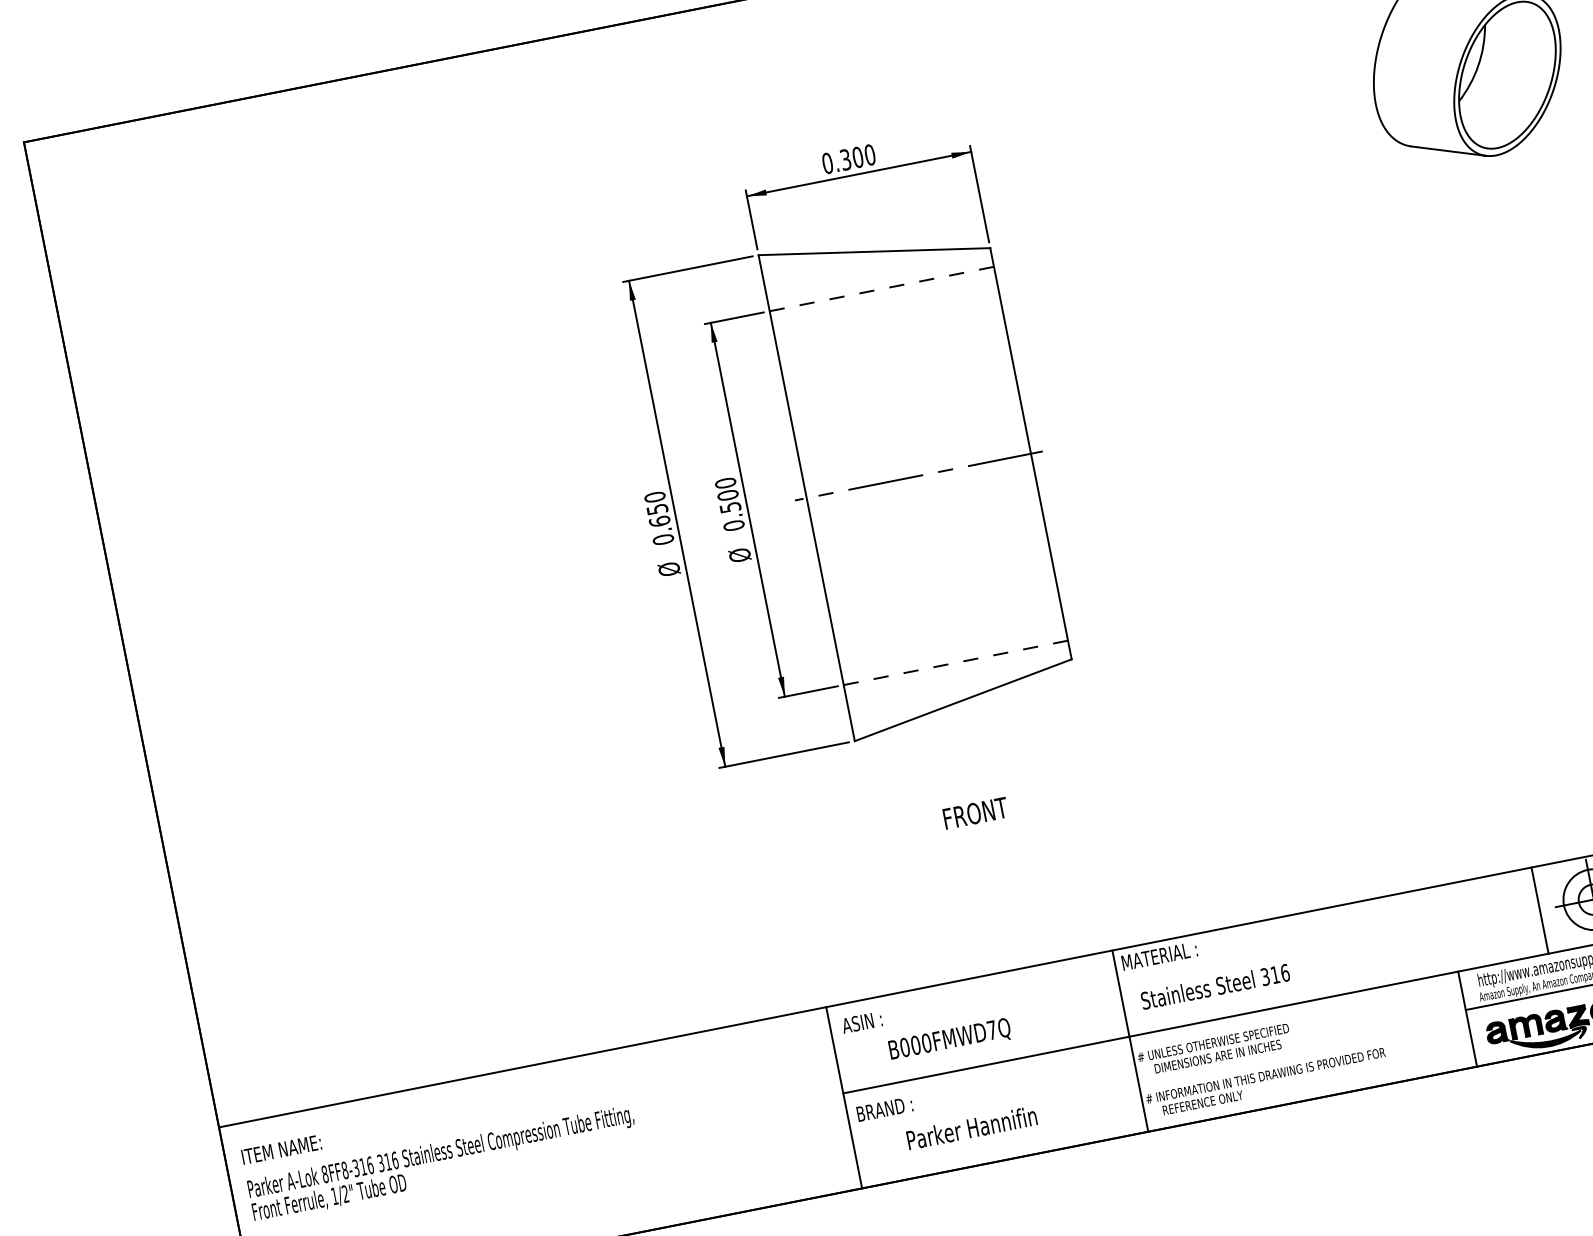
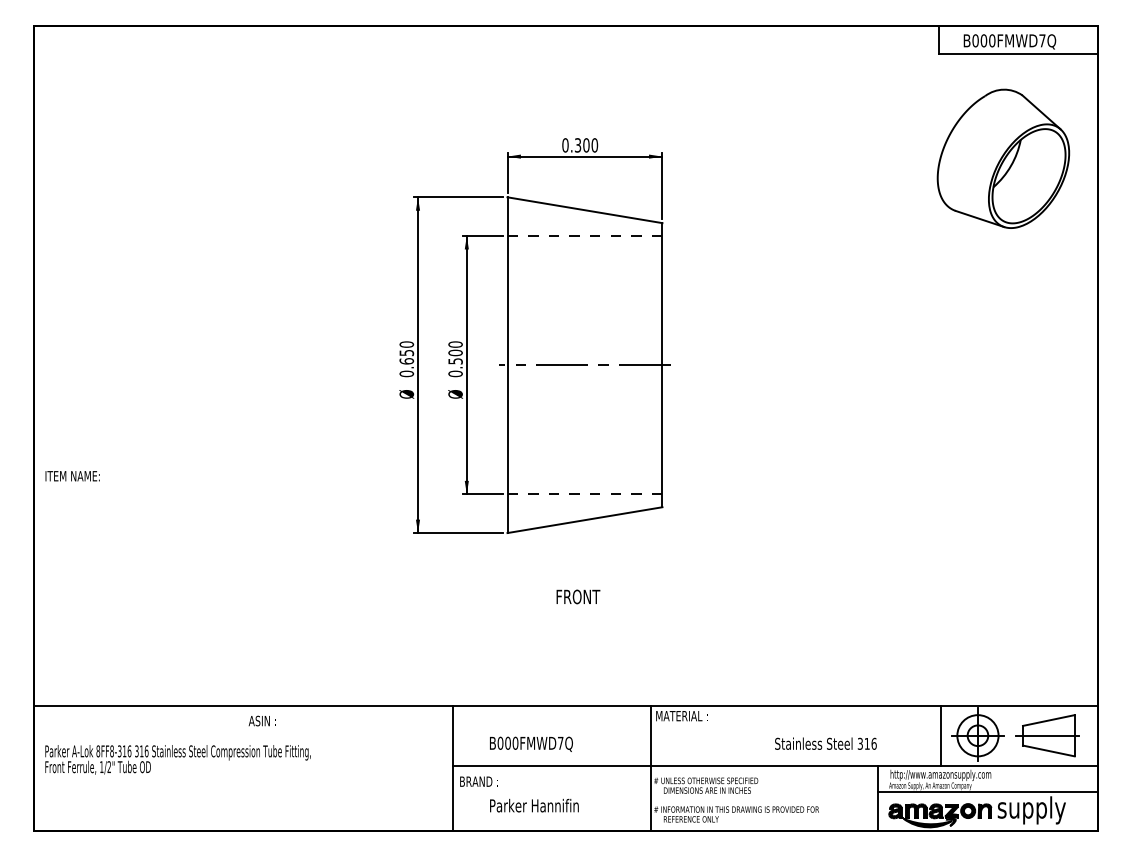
text: (1214, 986) -> (825, 743), moved
text: (860, 1021) -> (261, 720), moved
text: (281, 1150) -> (72, 476), moved

